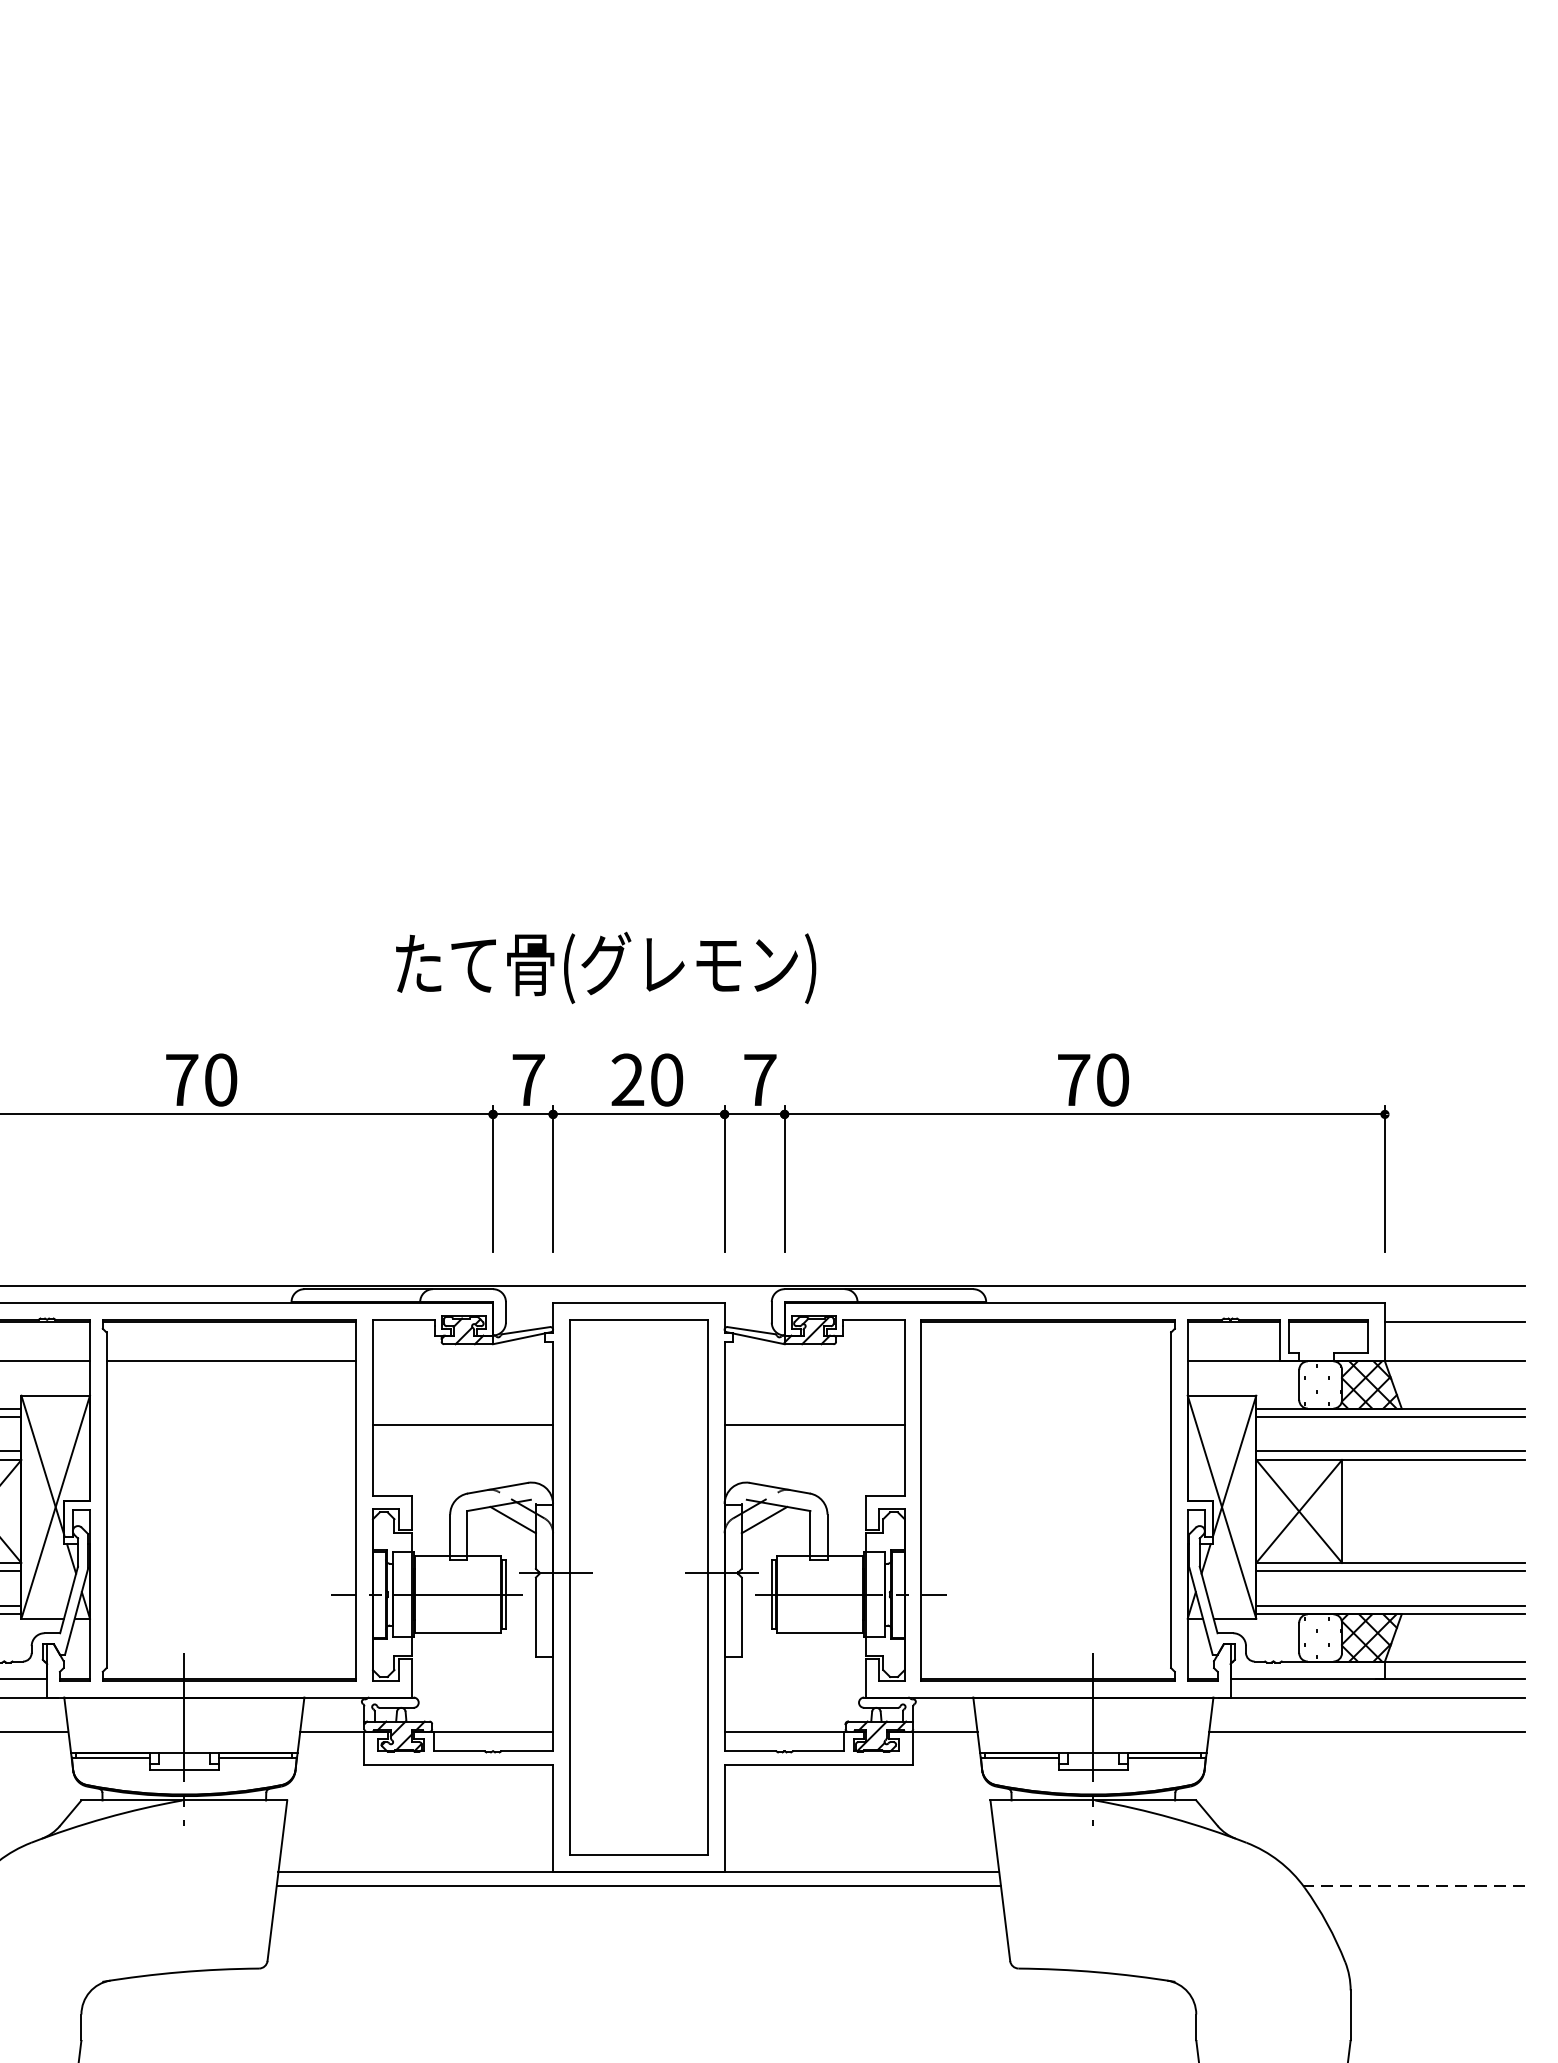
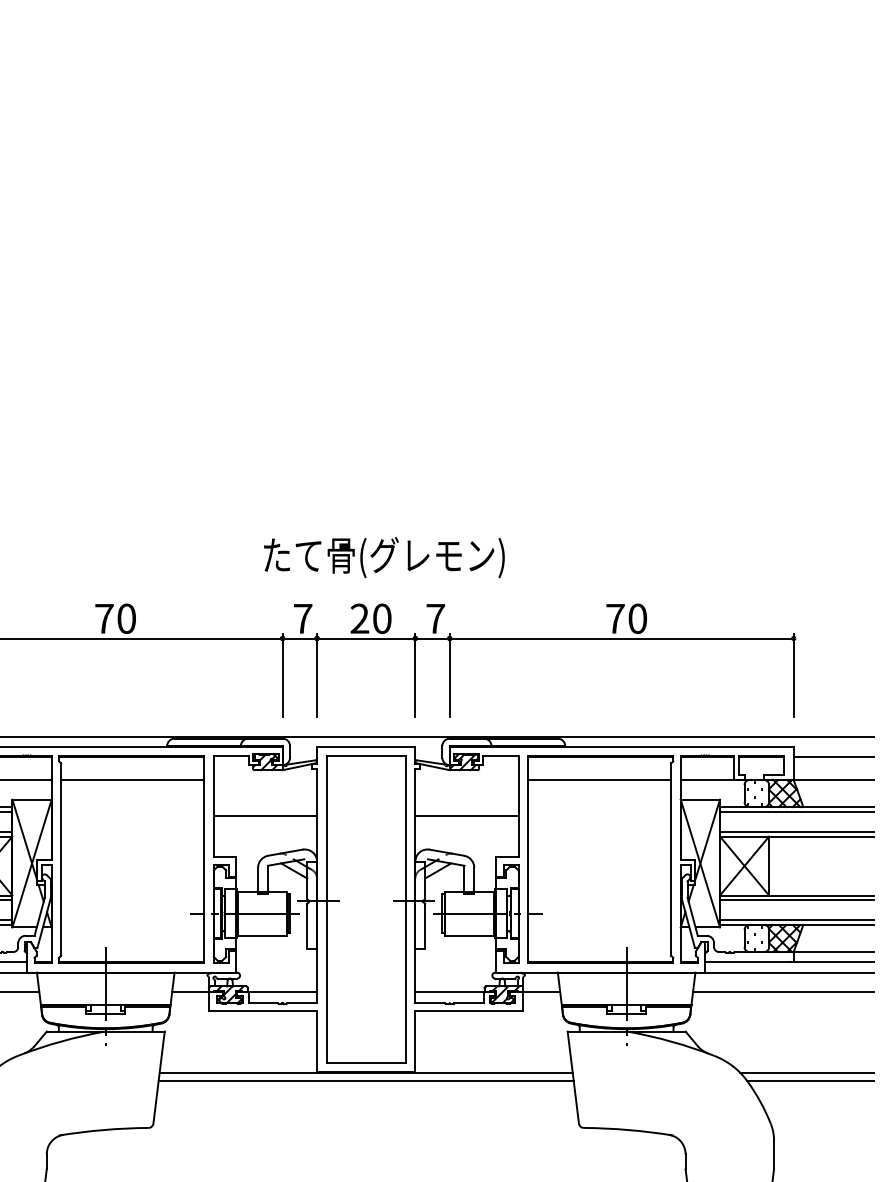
text: (606, 967) -> (384, 557), moved
line: (1046, 1362) -> (599, 780), added
line: (1407, 1871) -> (806, 1072), added
line: (1414, 1885) -> (810, 1080), dashed -> solid

